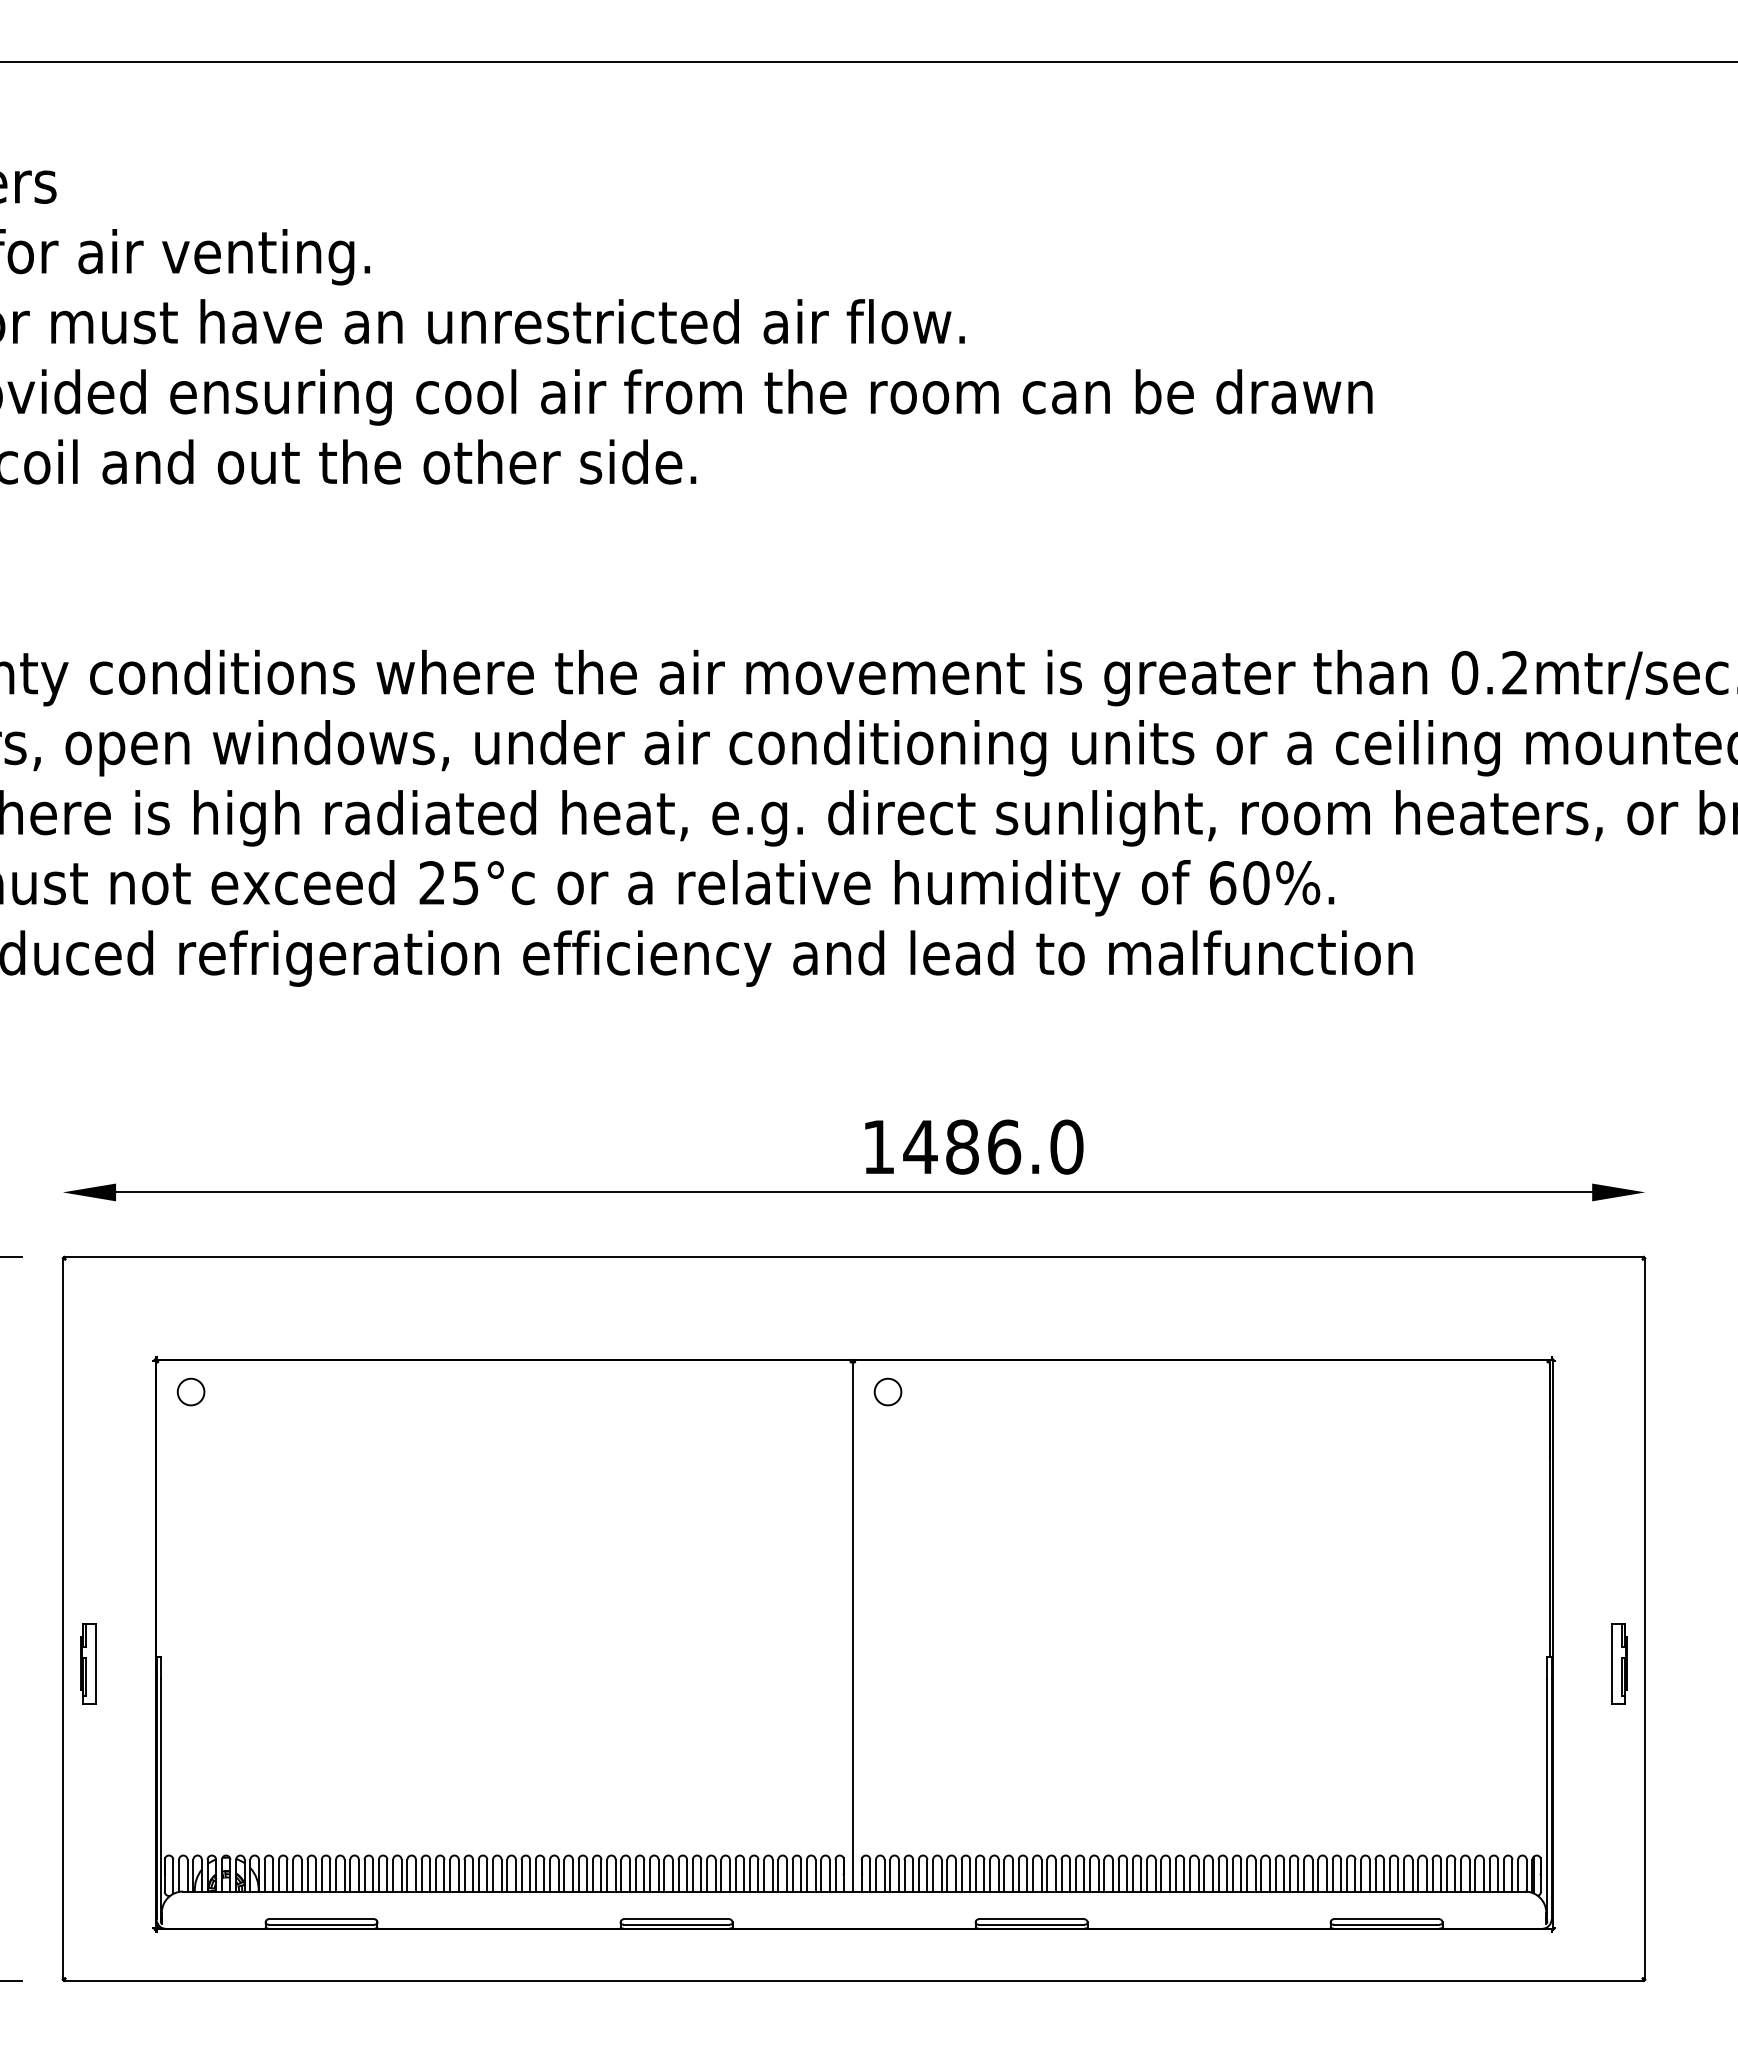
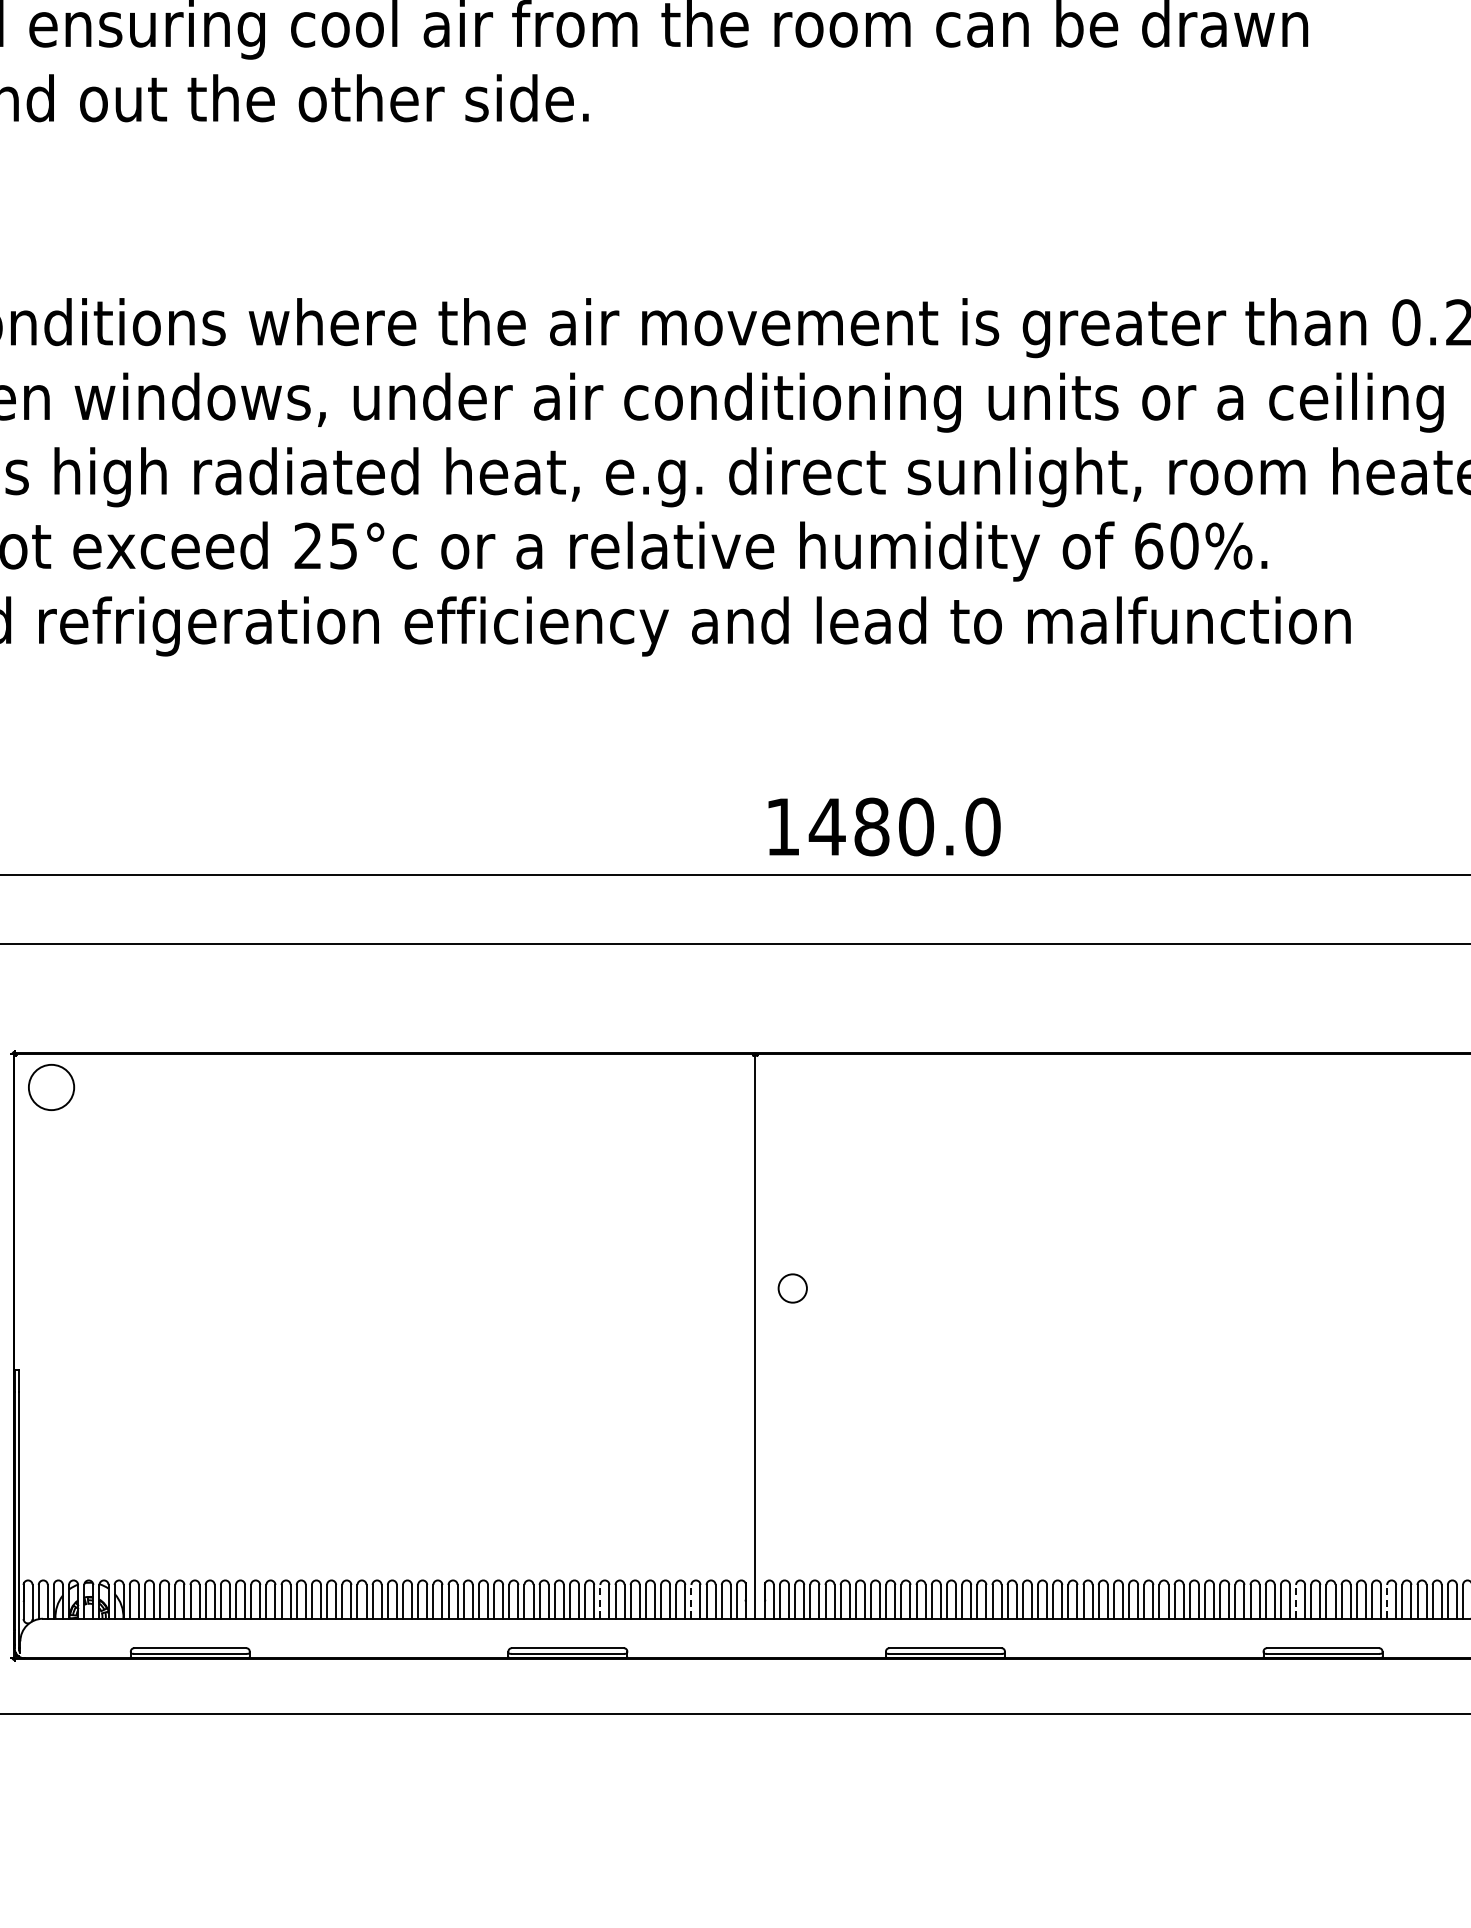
text: (1004, 1146) -> (916, 826), 1486.0 -> 1480.0
circle: (190, 1391) -> (50, 1086), size x1.6
circle: (887, 1391) -> (792, 1287), moved
line: (707, 1875) -> (600, 1601), solid -> dashed
line: (792, 1875) -> (691, 1601), solid -> dashed
line: (1361, 1875) -> (1296, 1601), solid -> dashed
line: (1446, 1875) -> (1386, 1601), solid -> dashed

